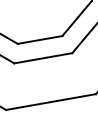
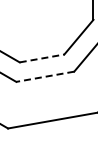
line: (40, 39) -> (42, 58), solid -> dashed
line: (42, 57) -> (44, 76), solid -> dashed

